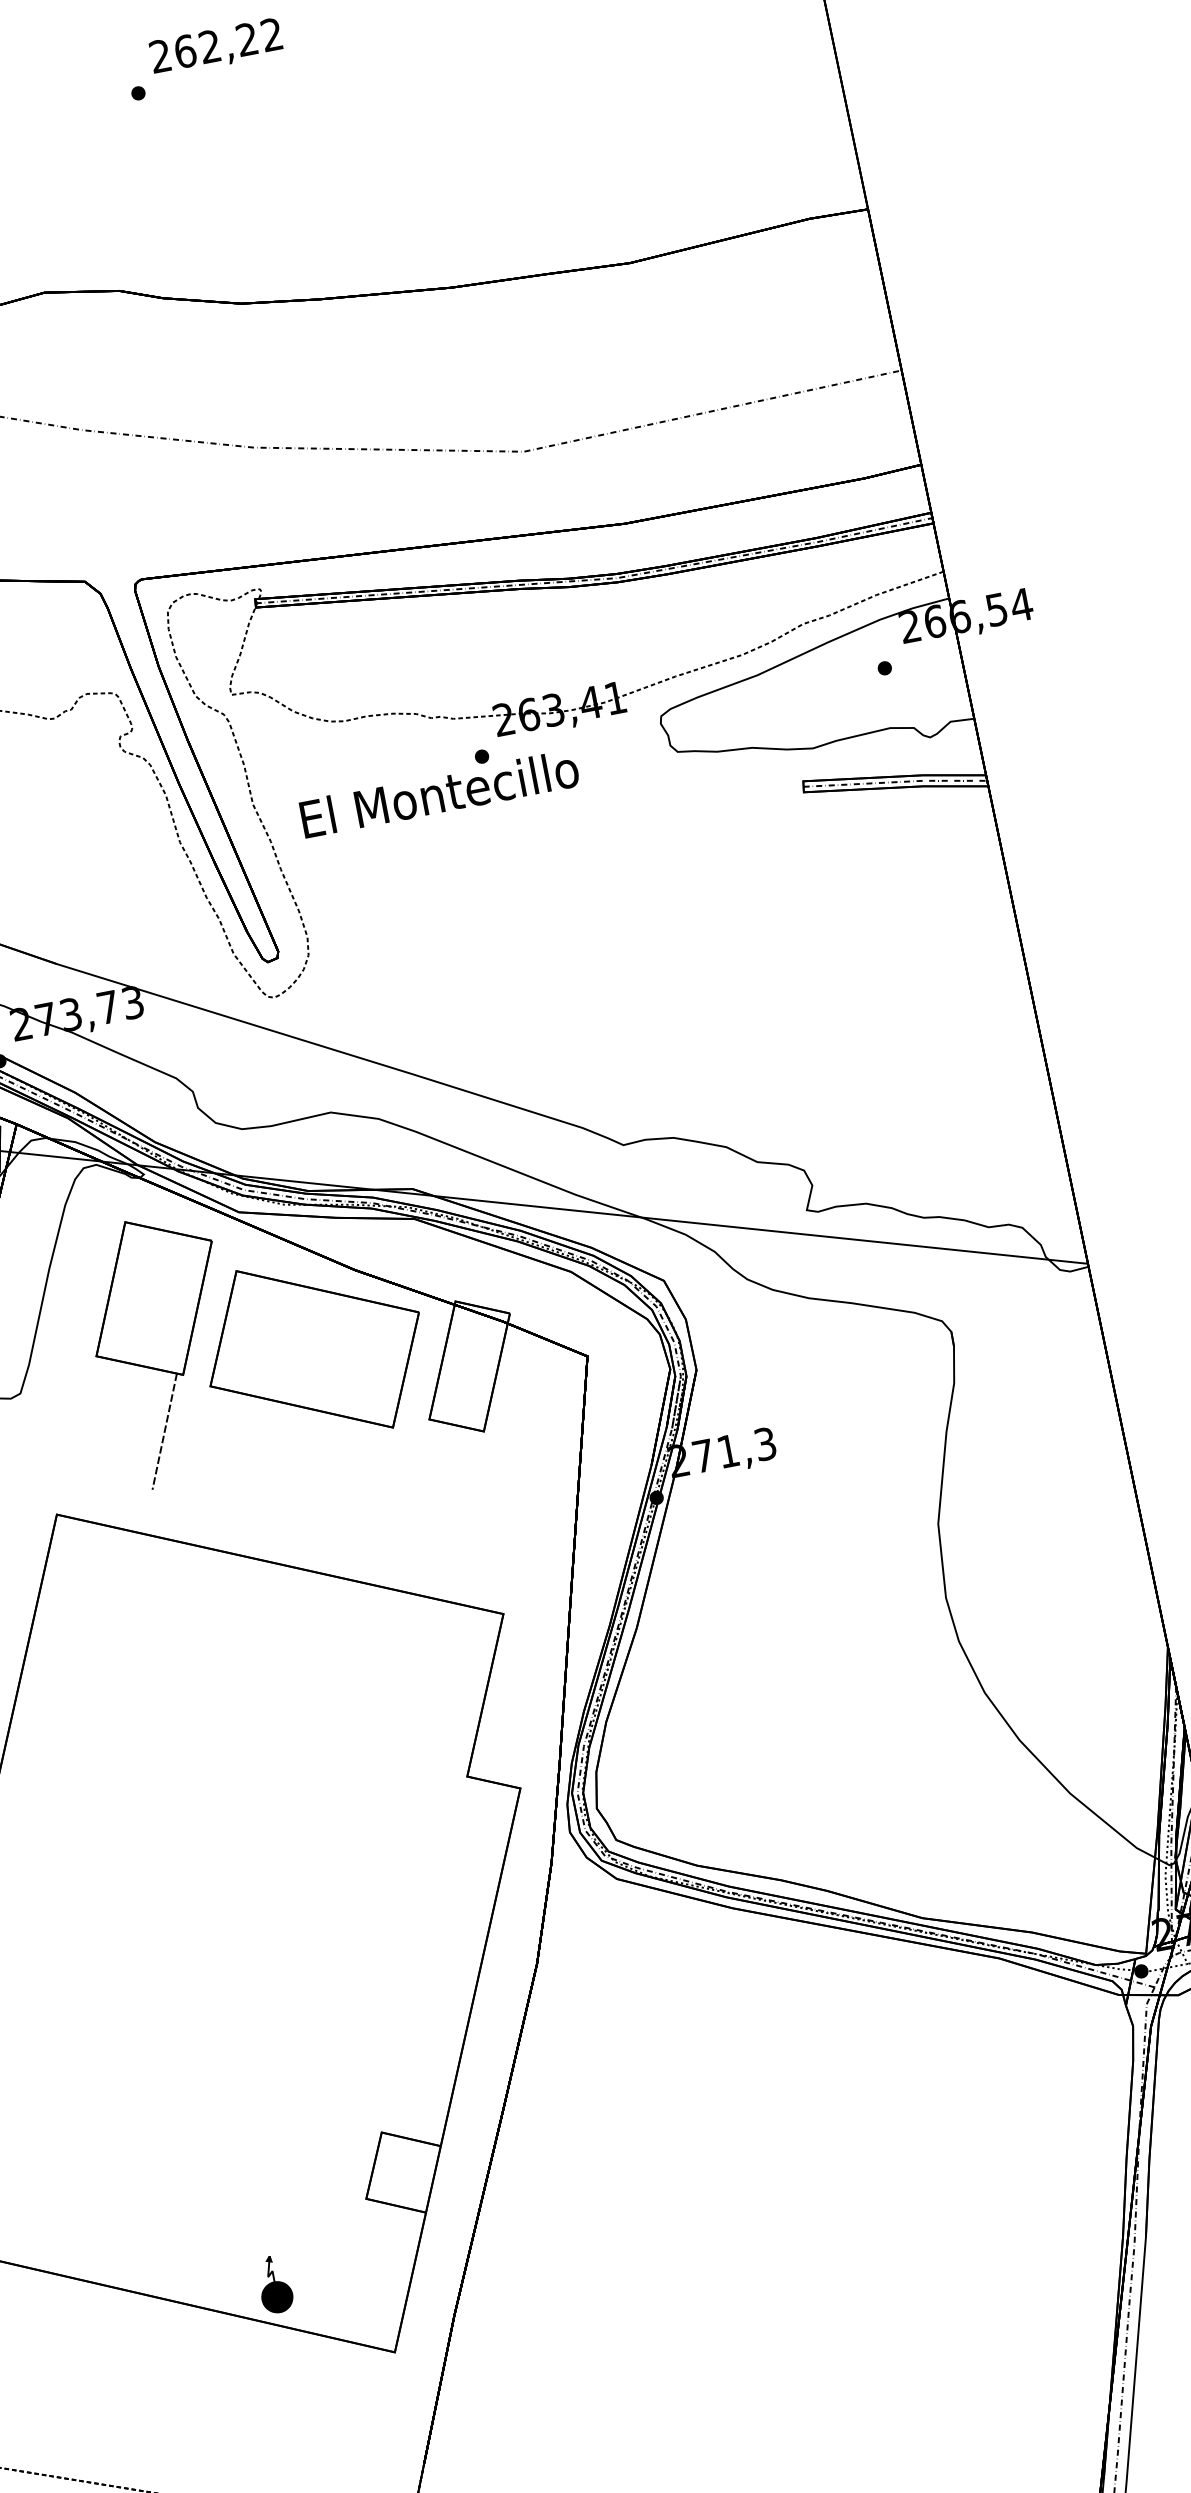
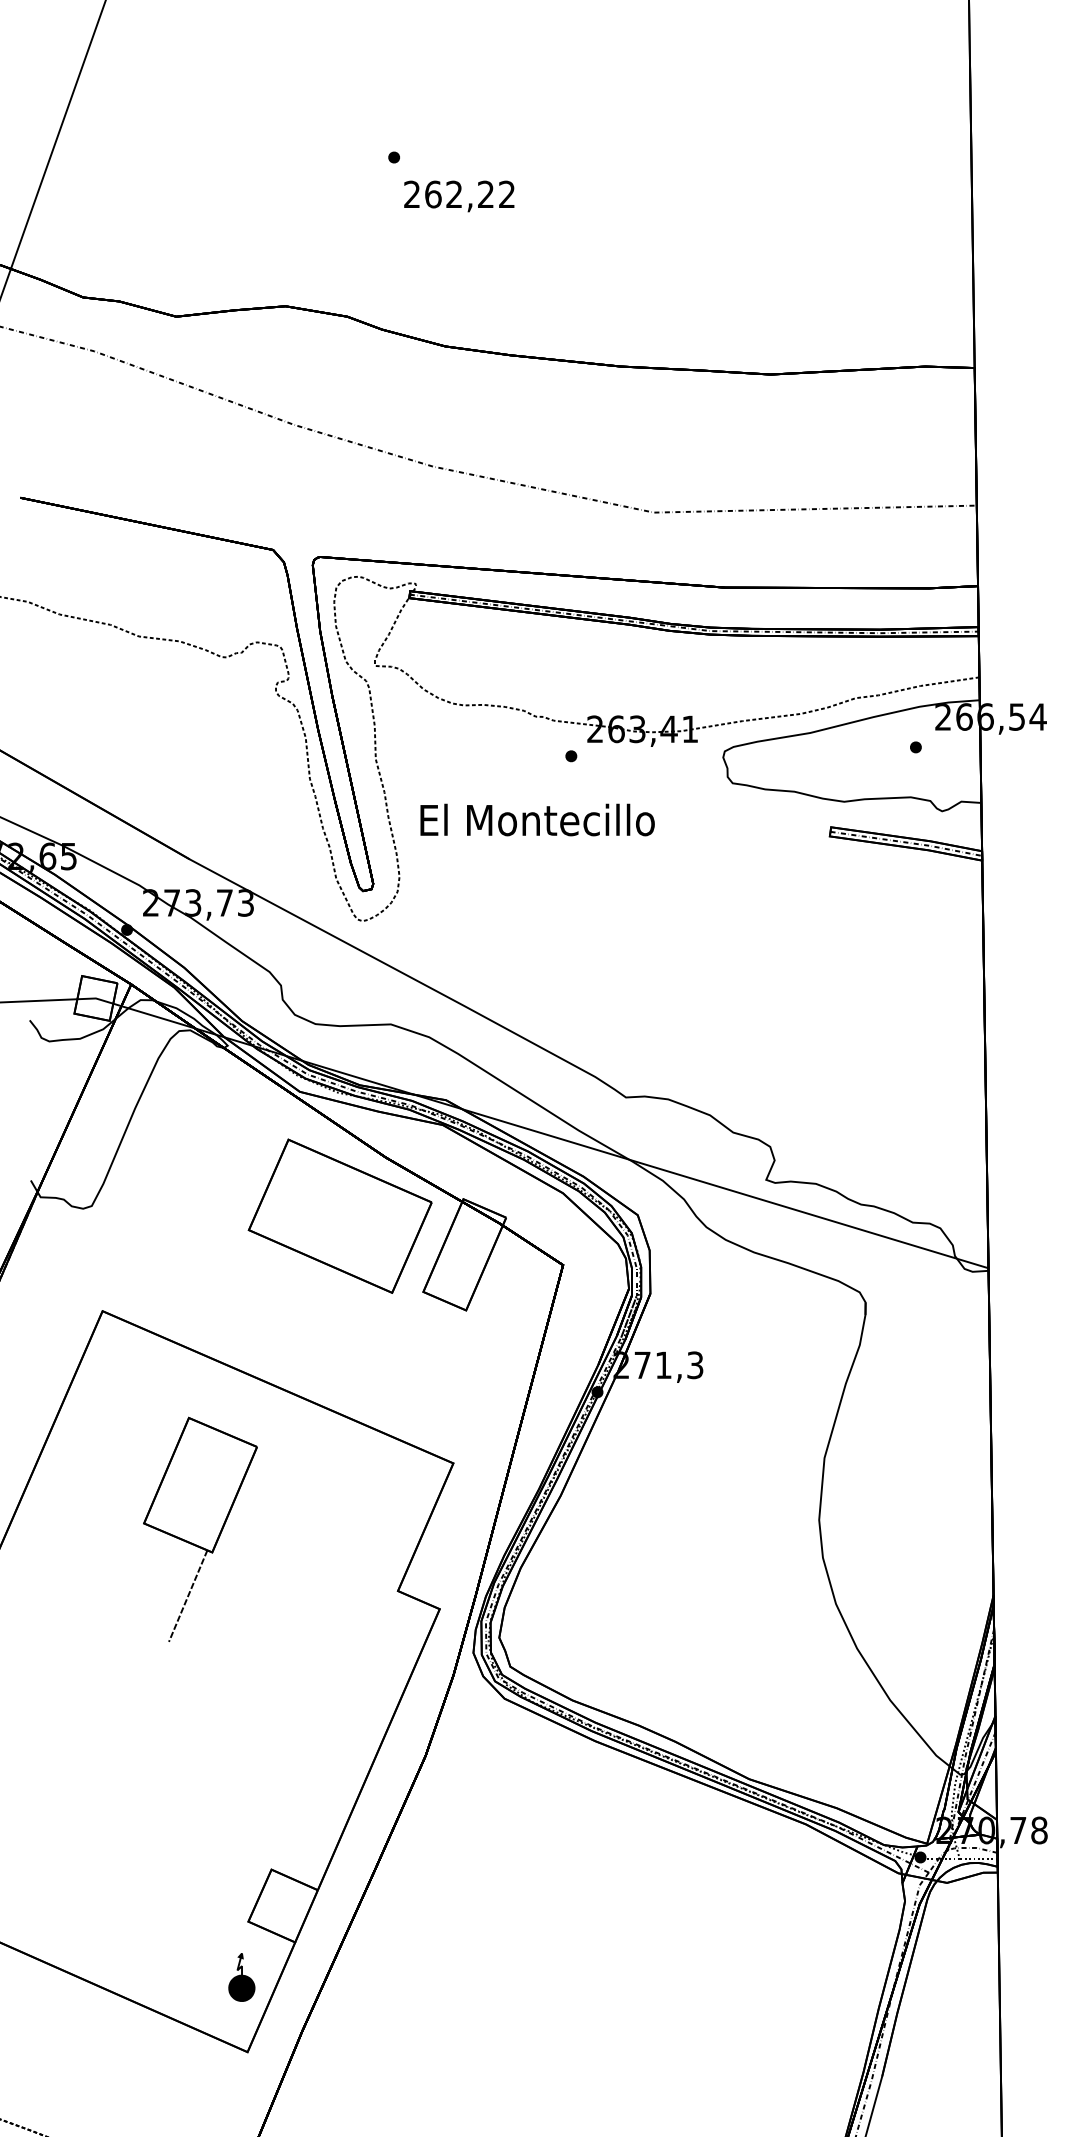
text: (216, 47) -> (459, 196), moved
text: (439, 793) -> (537, 819), moved
part: (163, 1349) -> (200, 1528), moved
part: (274, 2284) -> (241, 1977), moved

